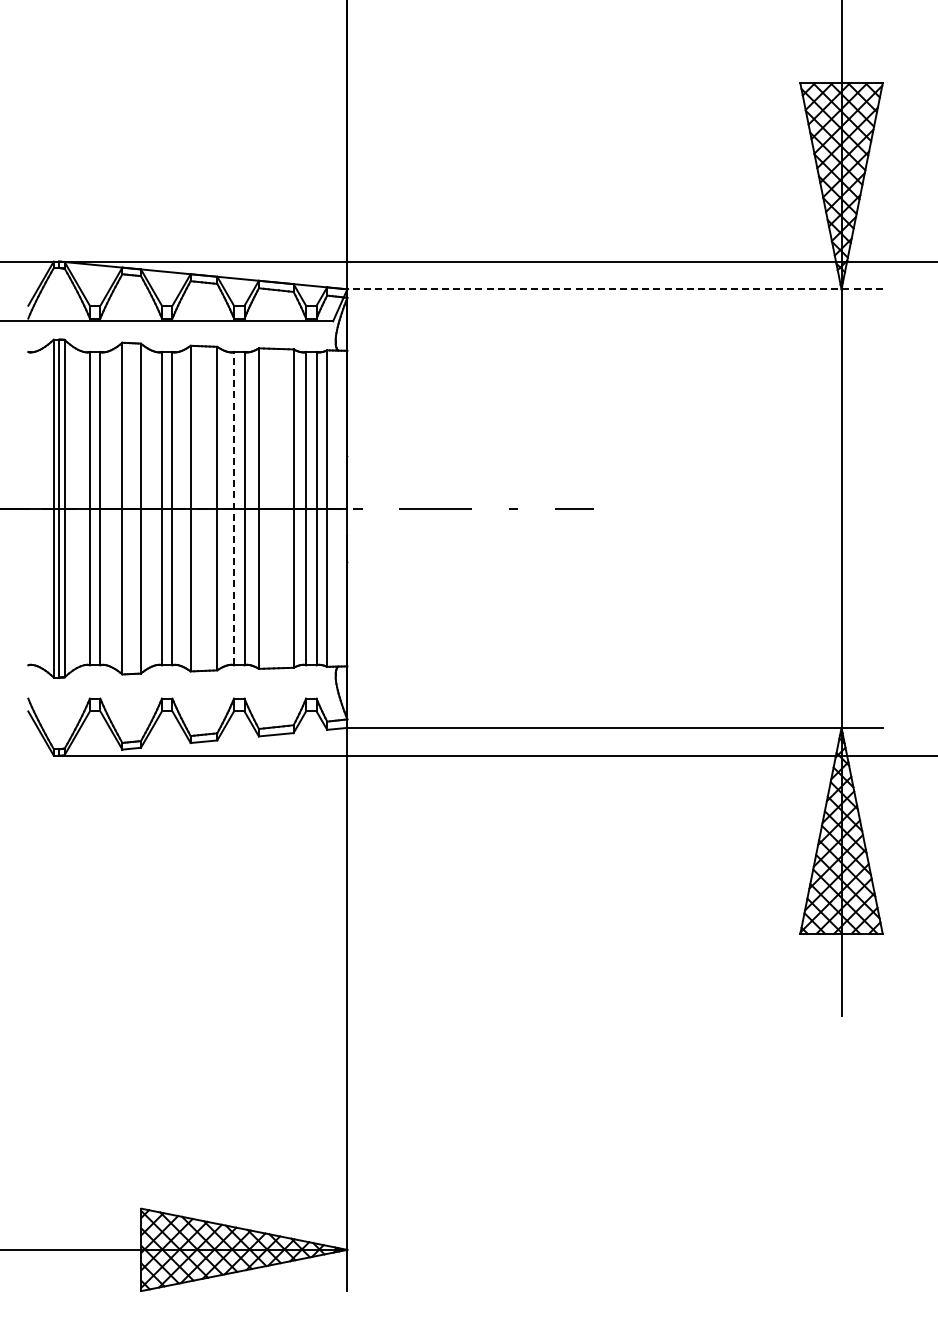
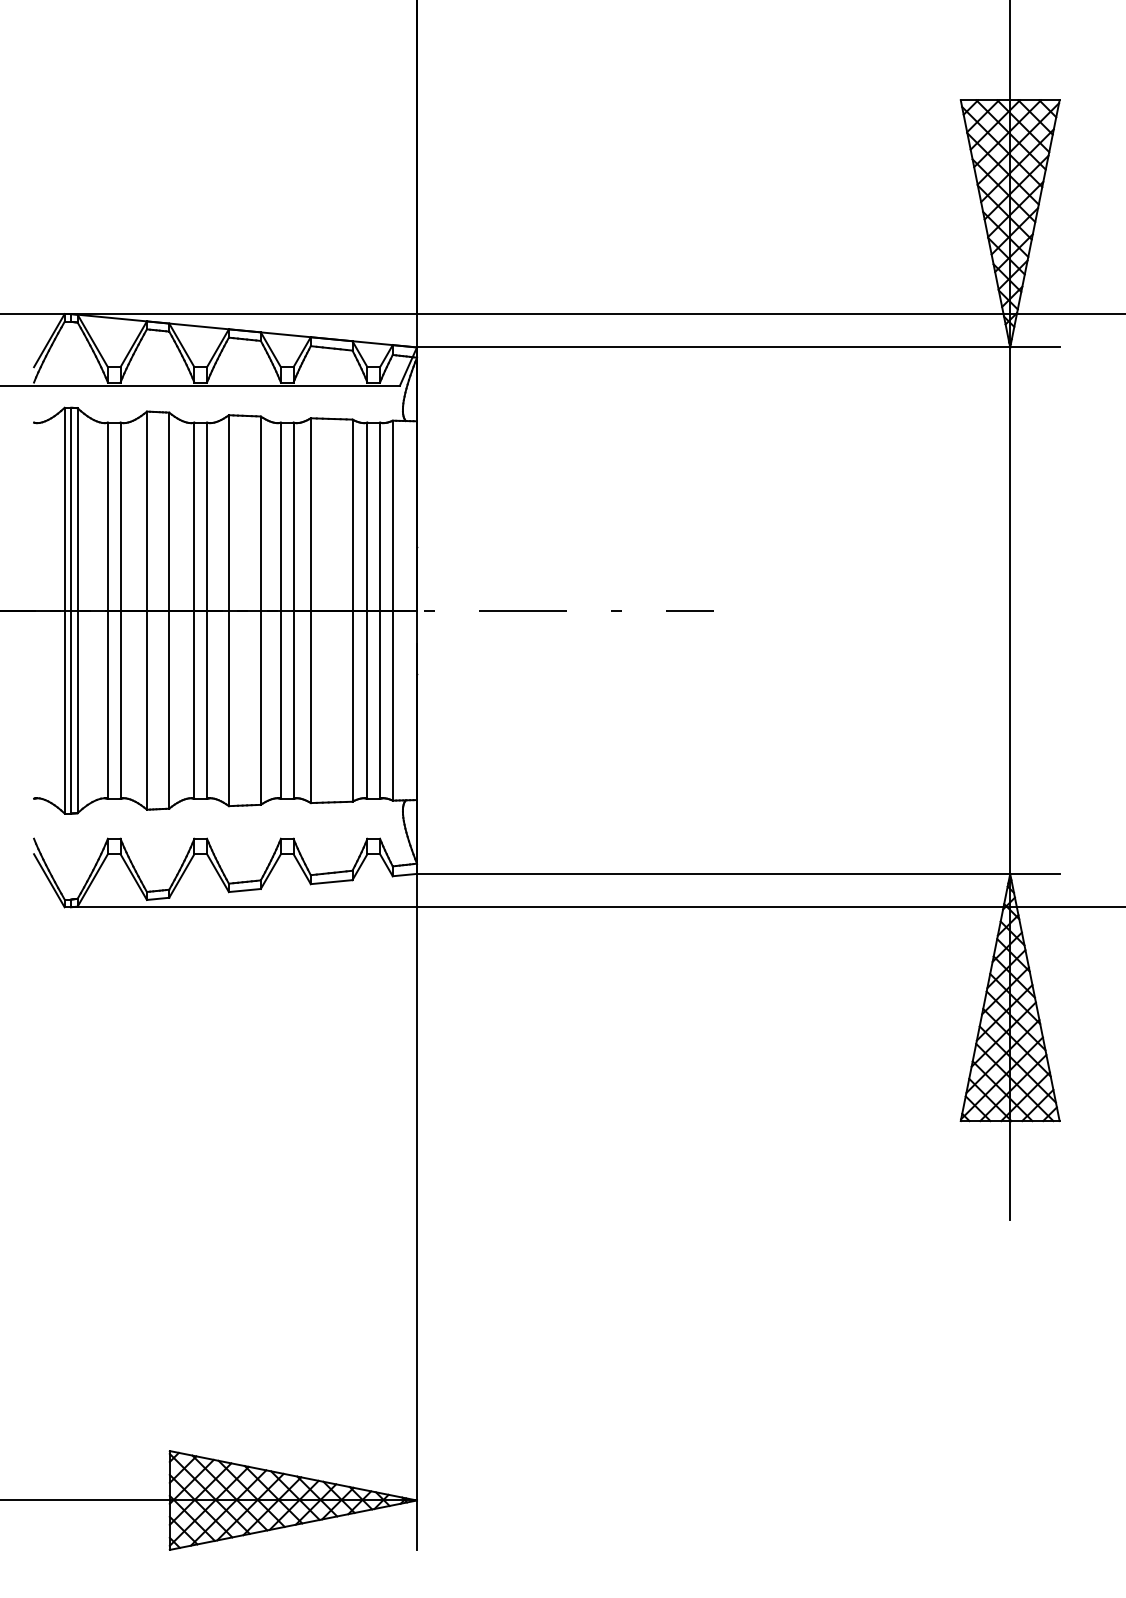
line: (615, 289) -> (738, 347), dashed -> solid
line: (234, 508) -> (281, 610), dashed -> solid

